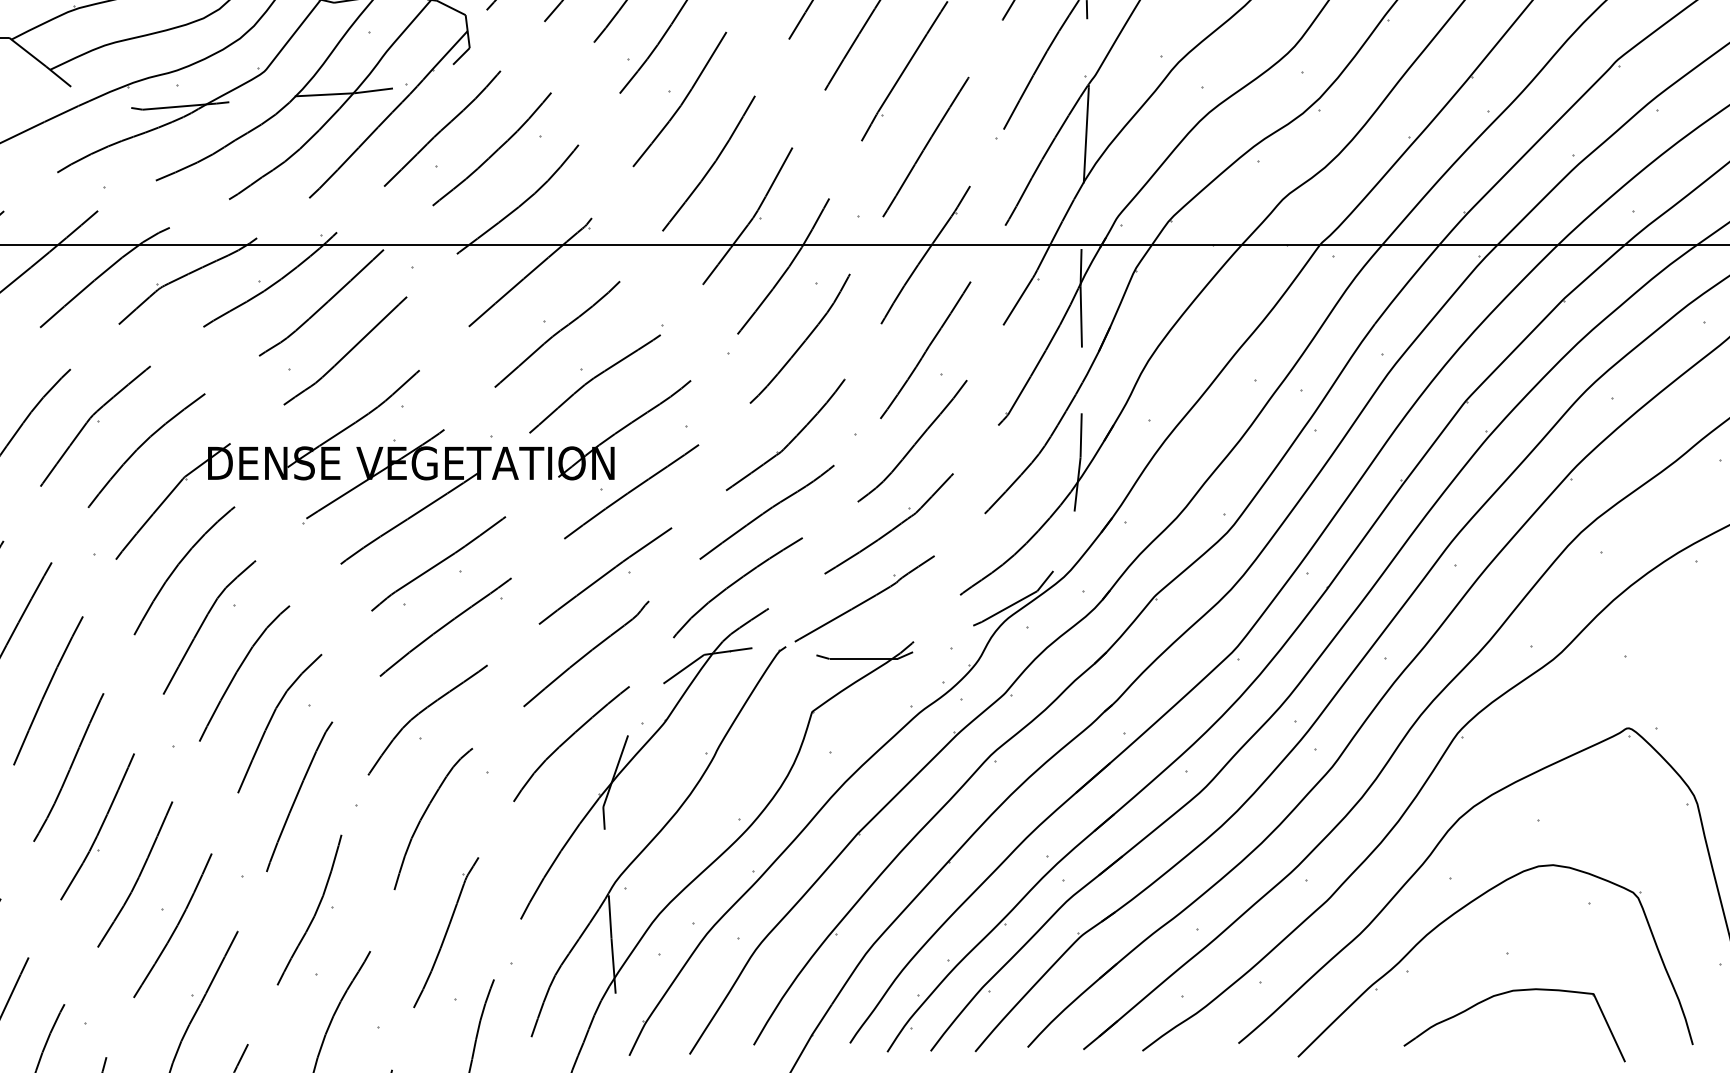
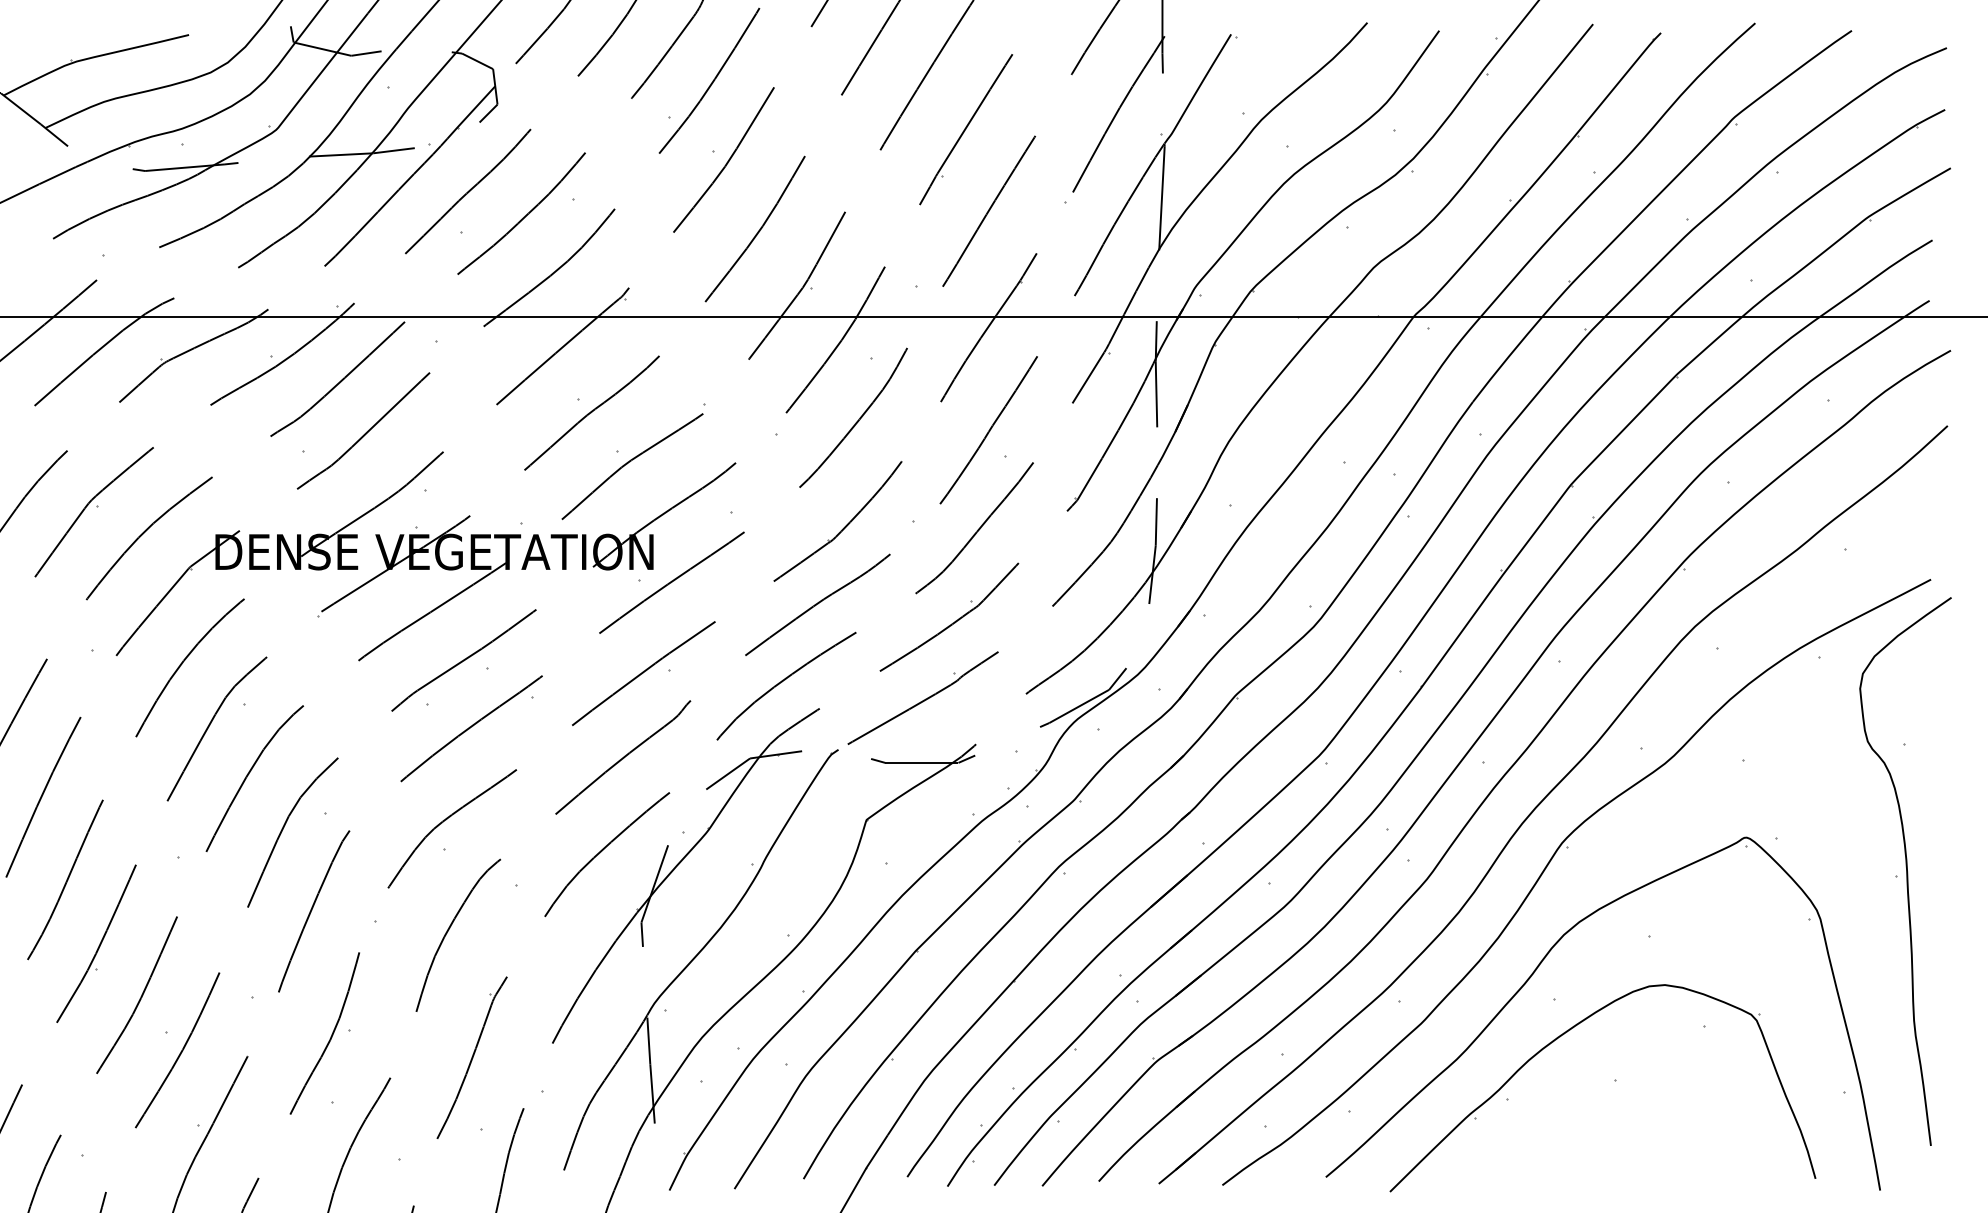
part: (1503, 994) -> (1611, 1124), removed

